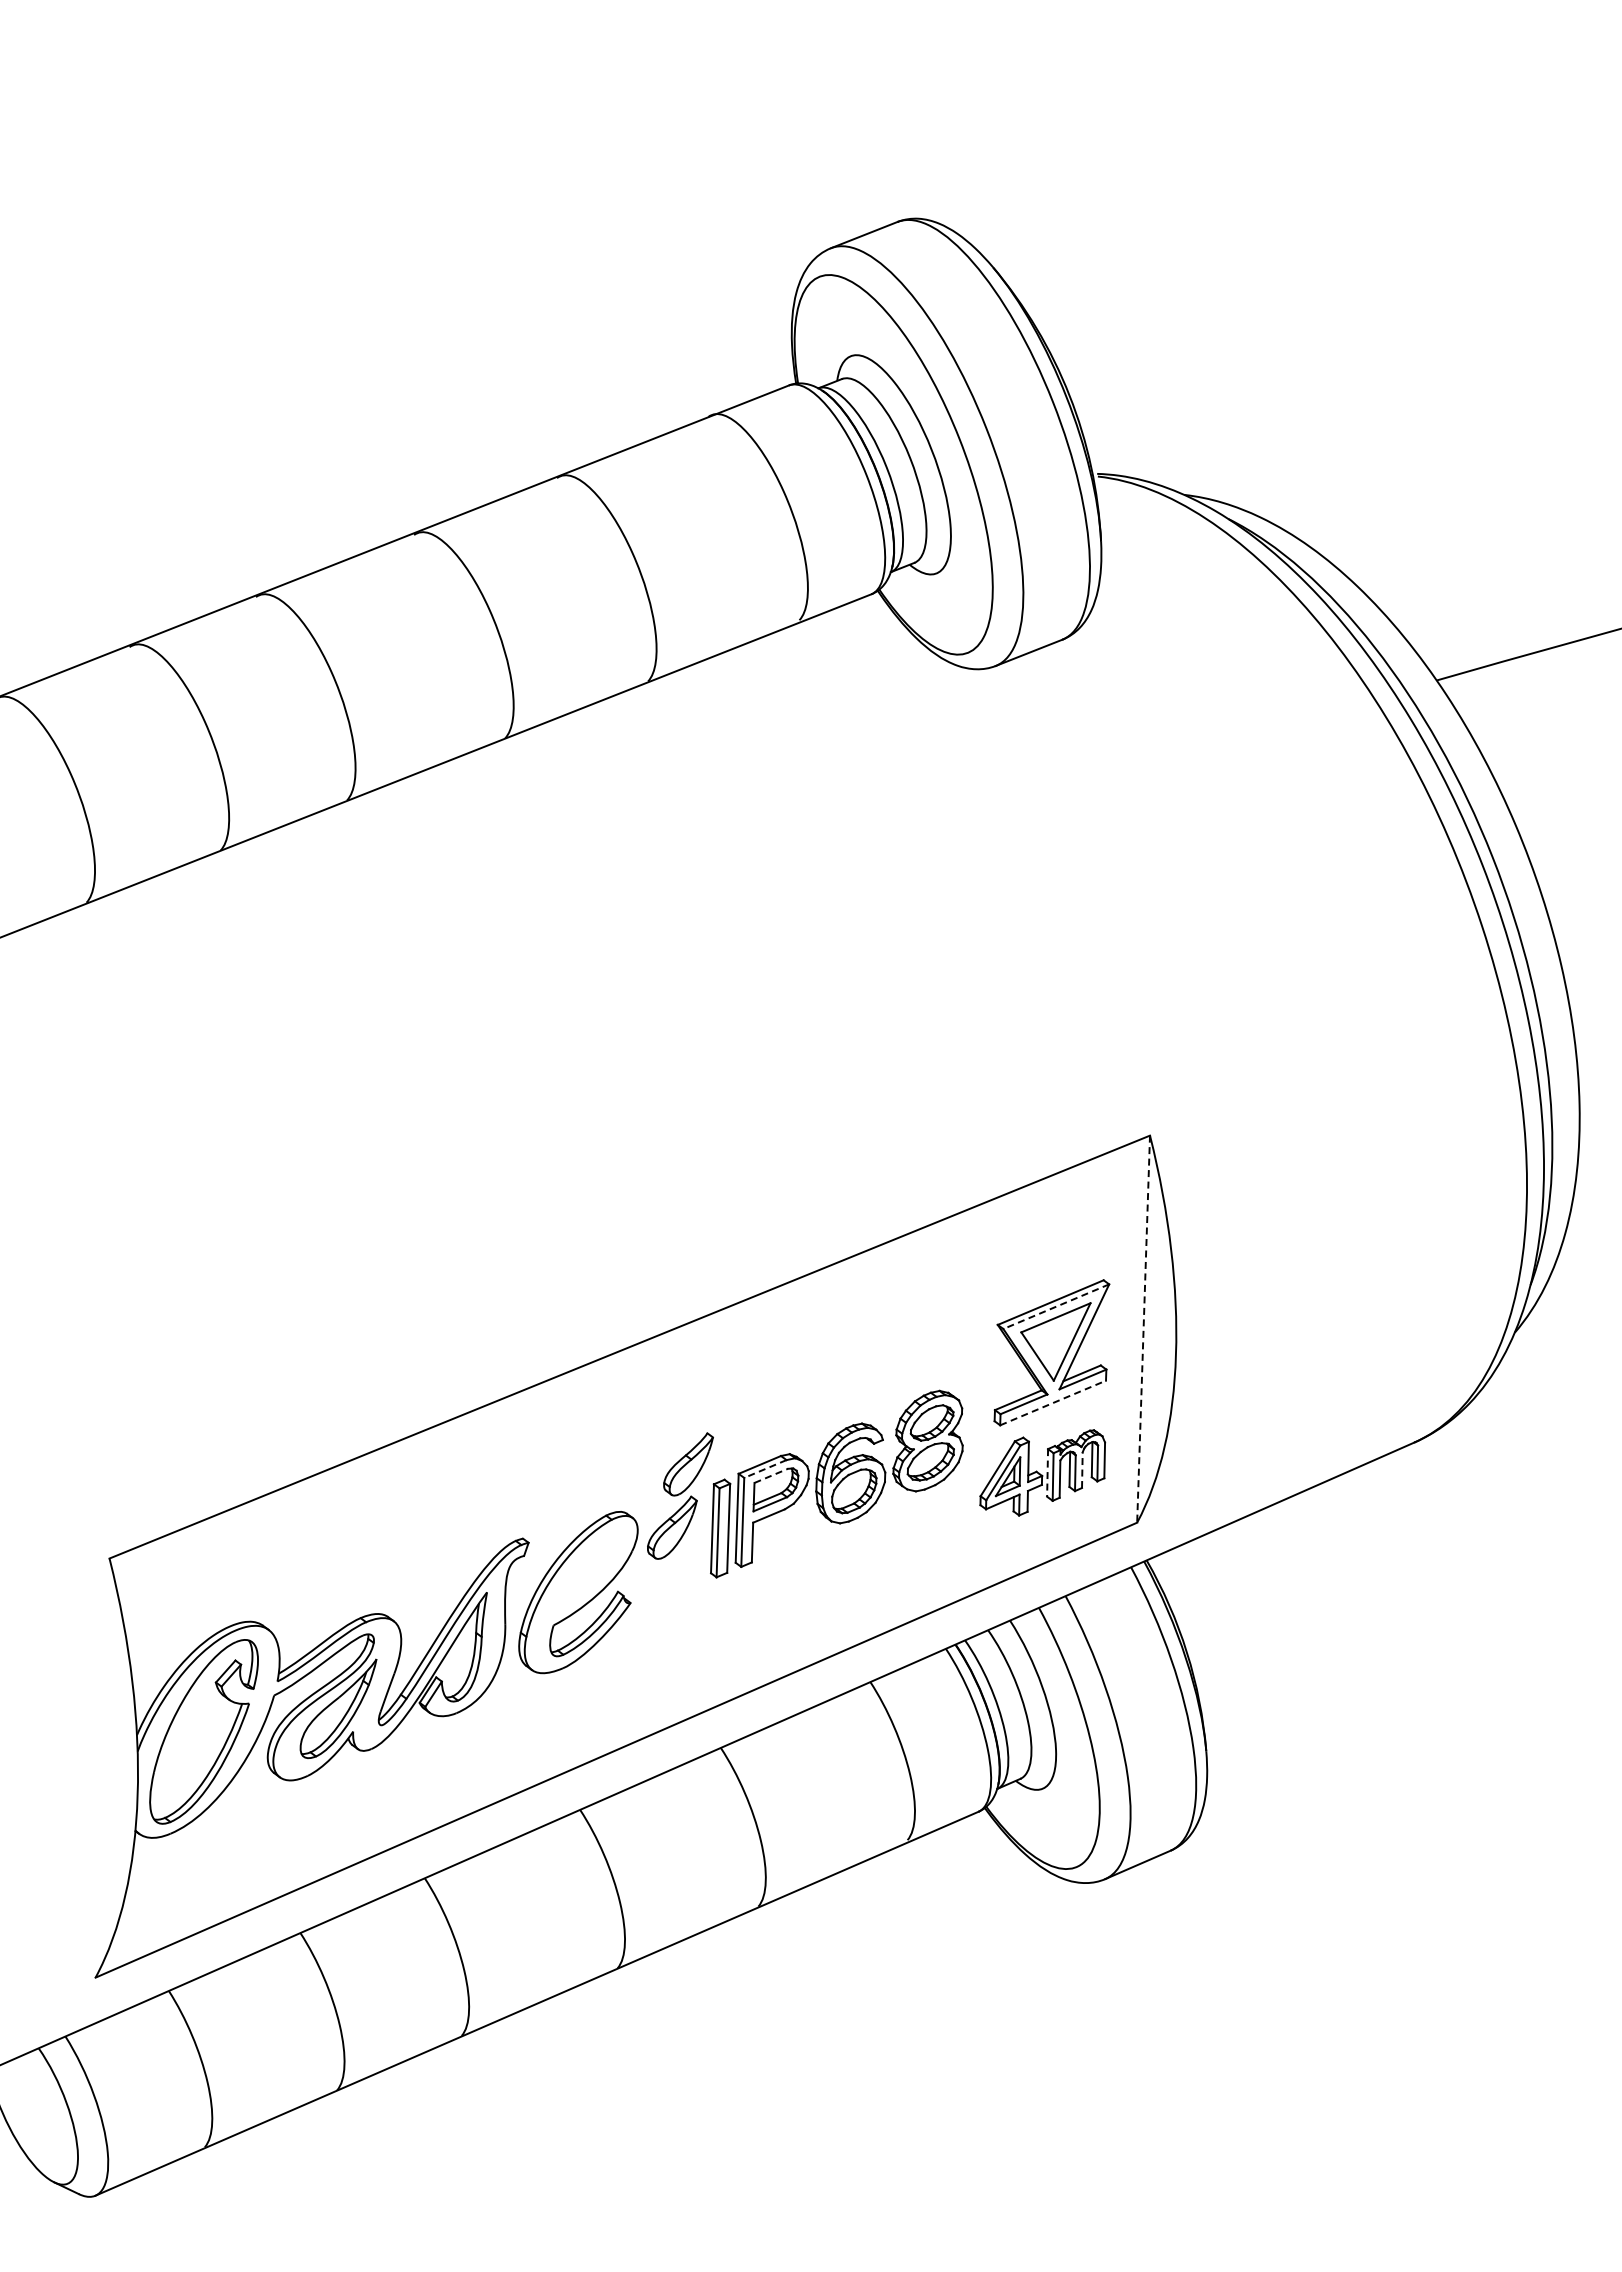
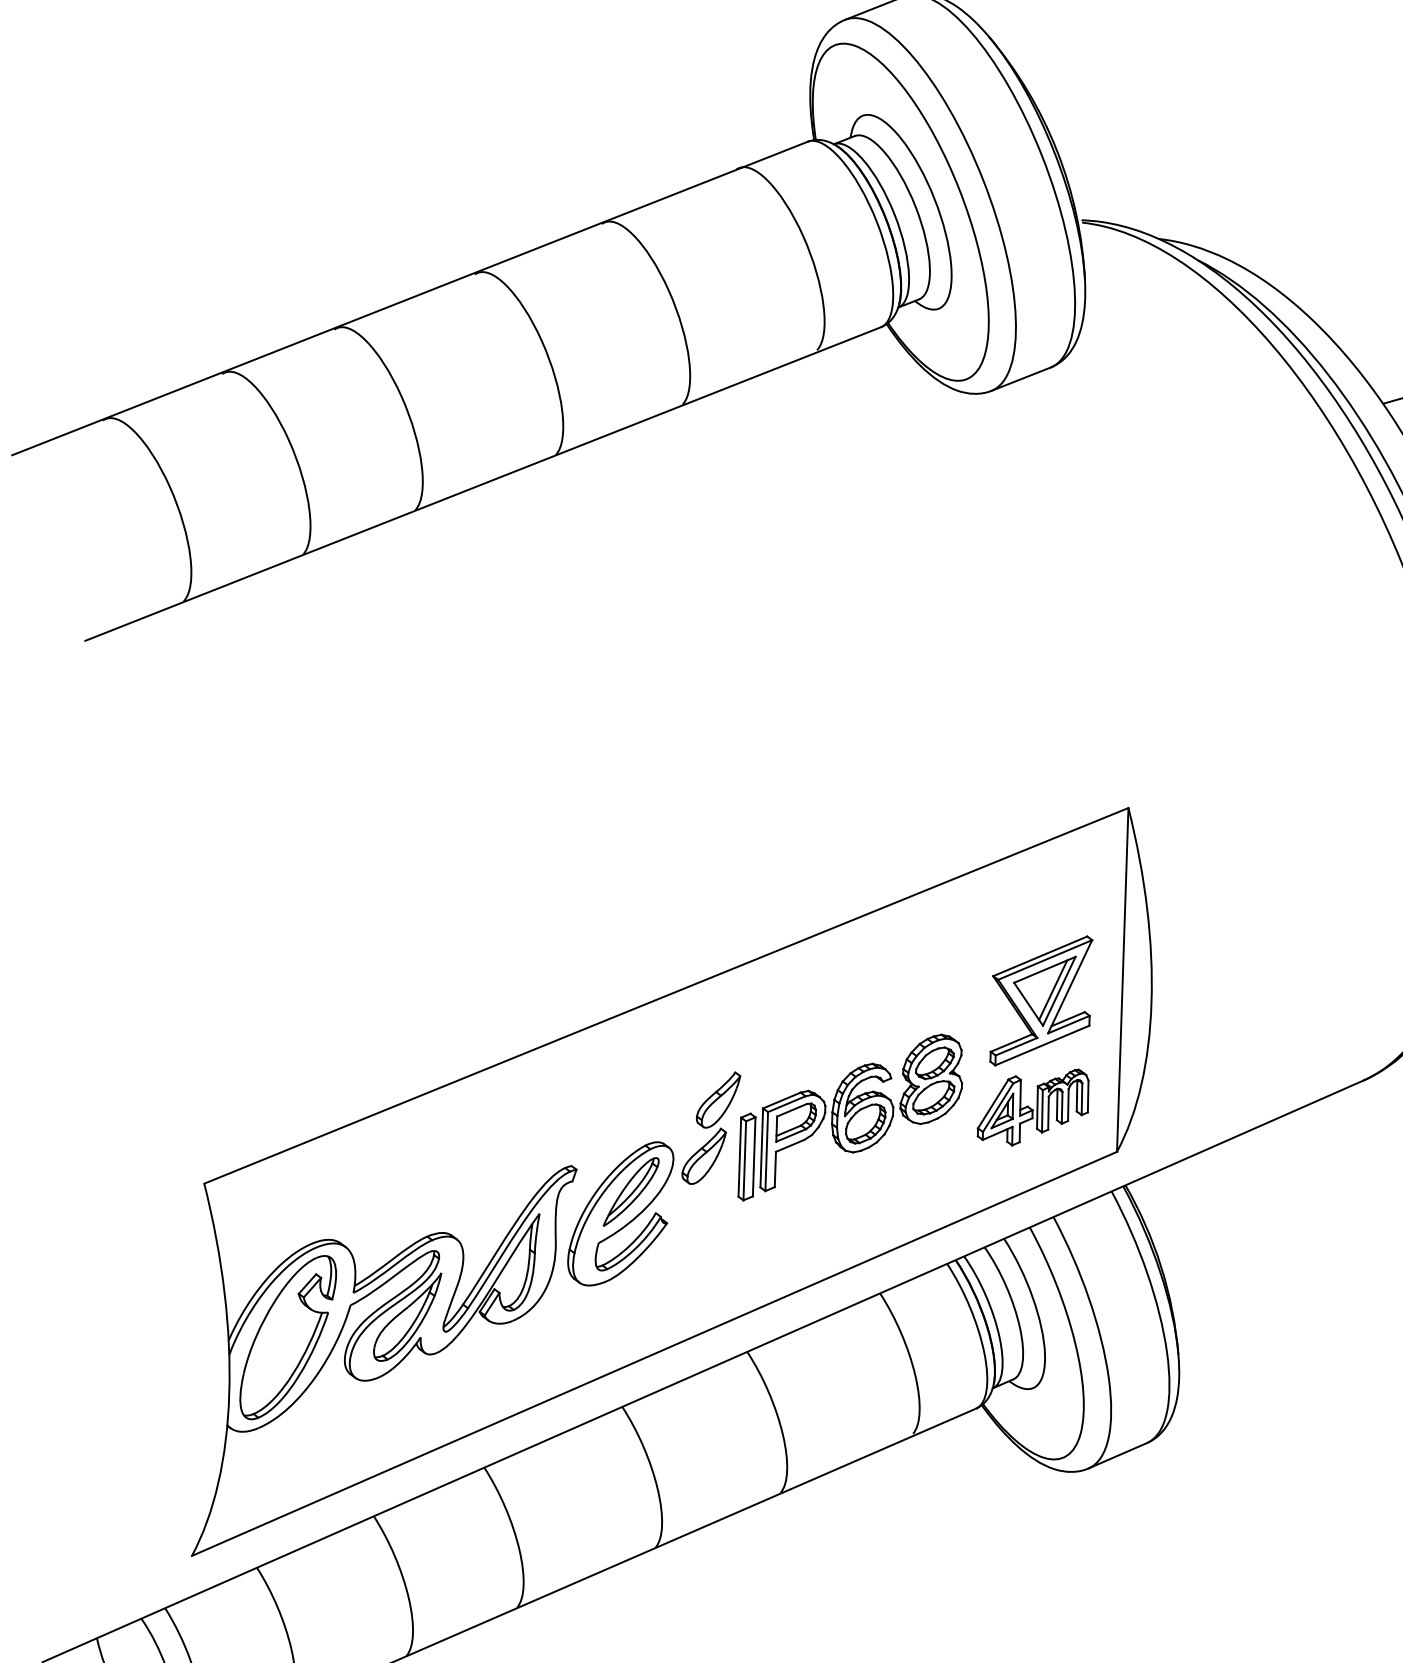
line: (1055, 1306) -> (1044, 959), dashed -> solid
line: (1143, 1329) -> (1122, 980), dashed -> solid
line: (1065, 1340) -> (1053, 990), added
line: (1053, 1402) -> (1042, 1045), dashed -> solid
line: (765, 1469) -> (786, 1104), dashed -> solid
line: (1082, 1470) -> (1068, 1105), dashed -> solid
line: (1047, 1472) -> (1037, 1107), dashed -> solid
line: (771, 1475) -> (792, 1109), dashed -> solid
part: (590, 1567) -> (631, 1191), added

